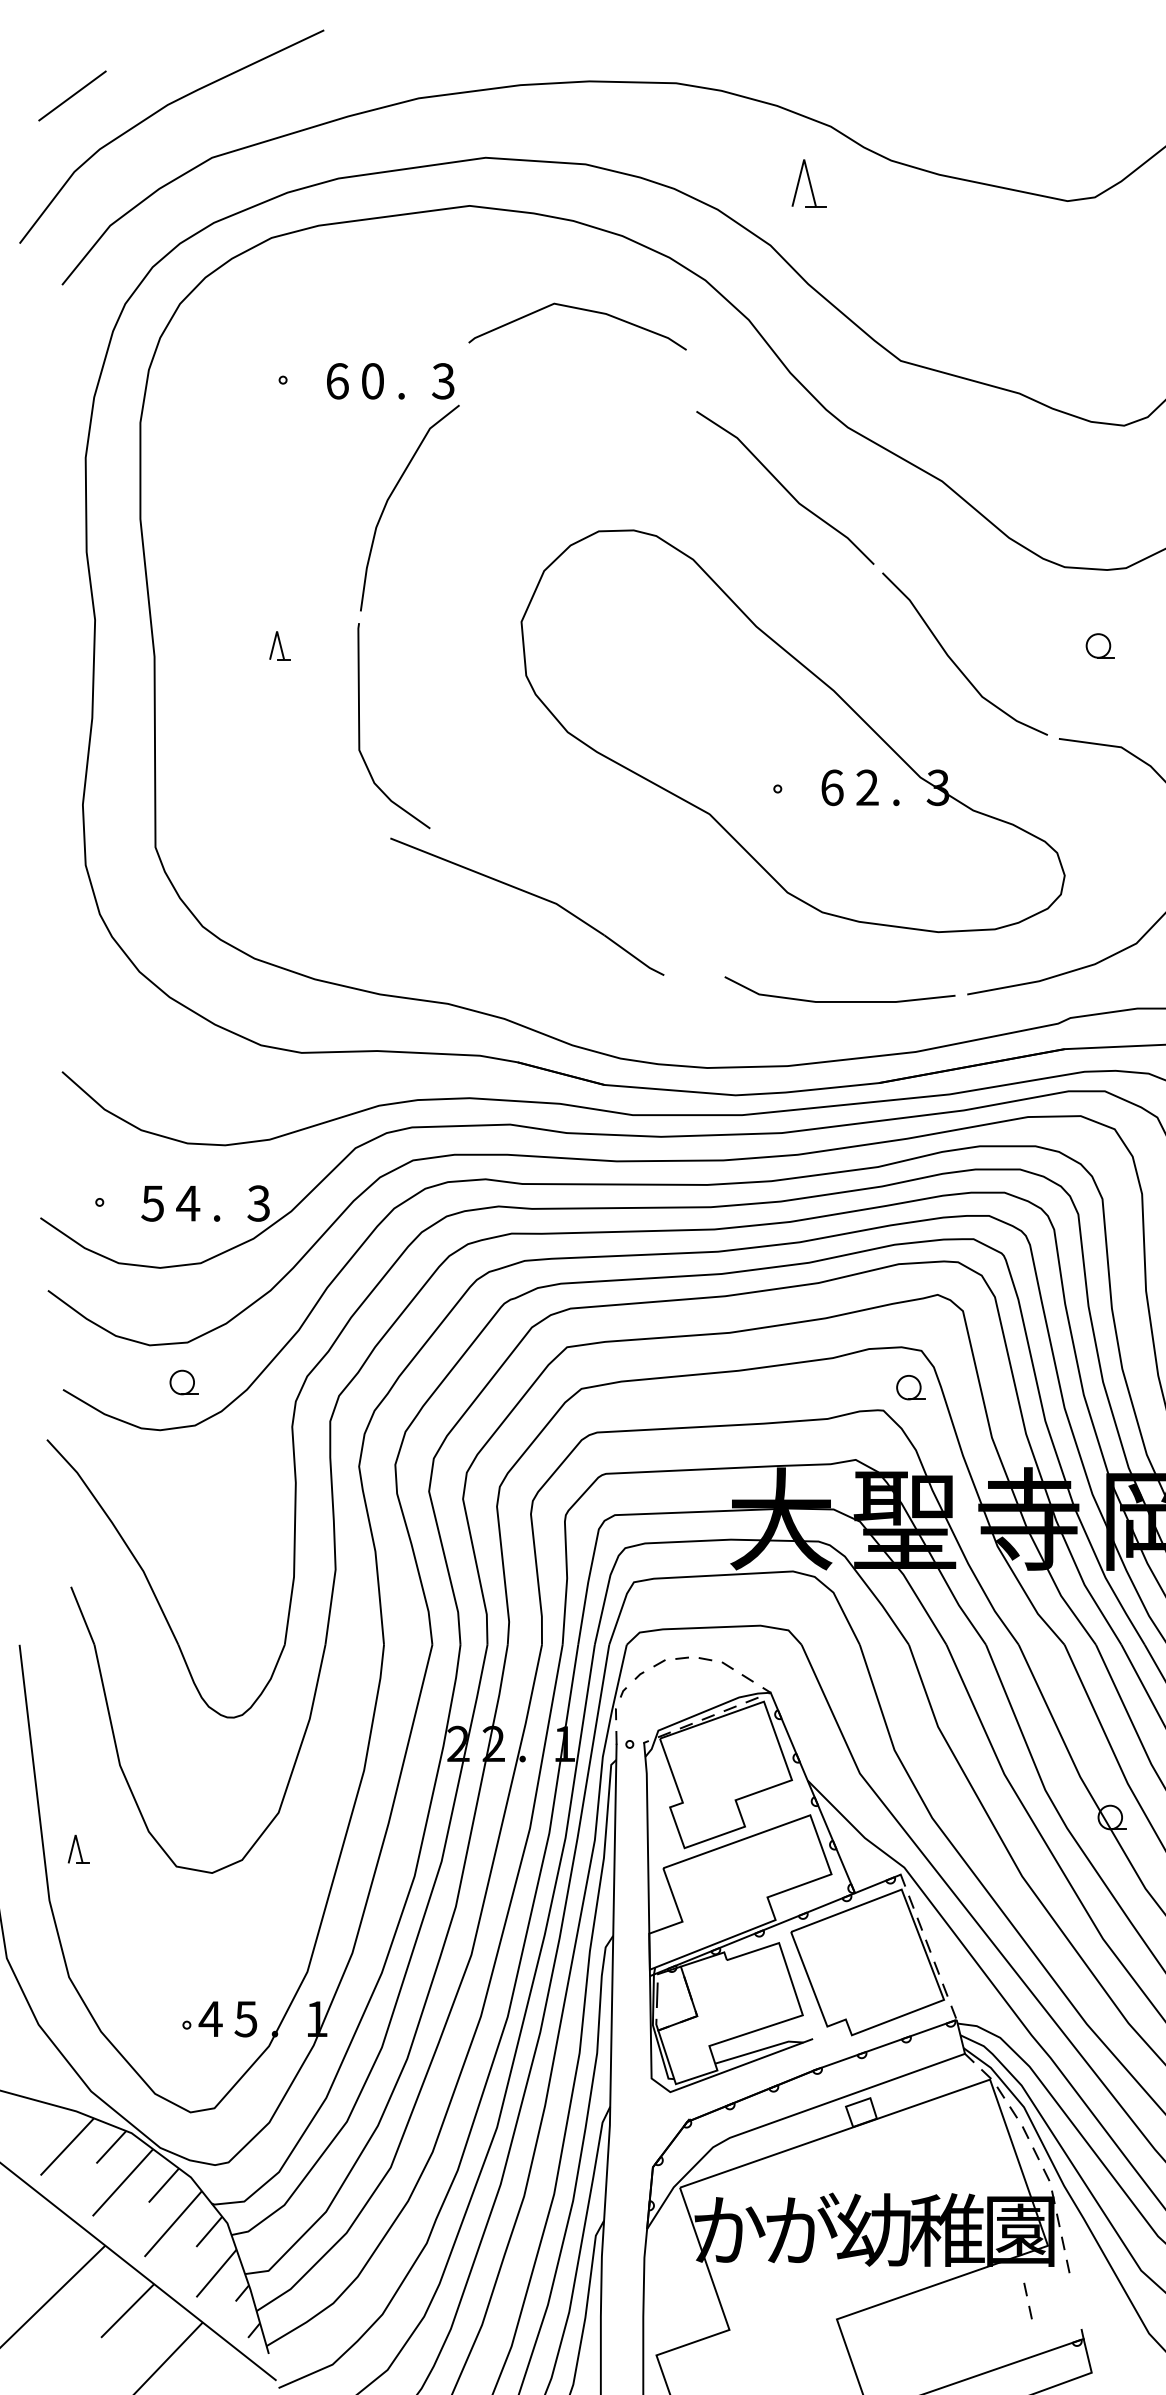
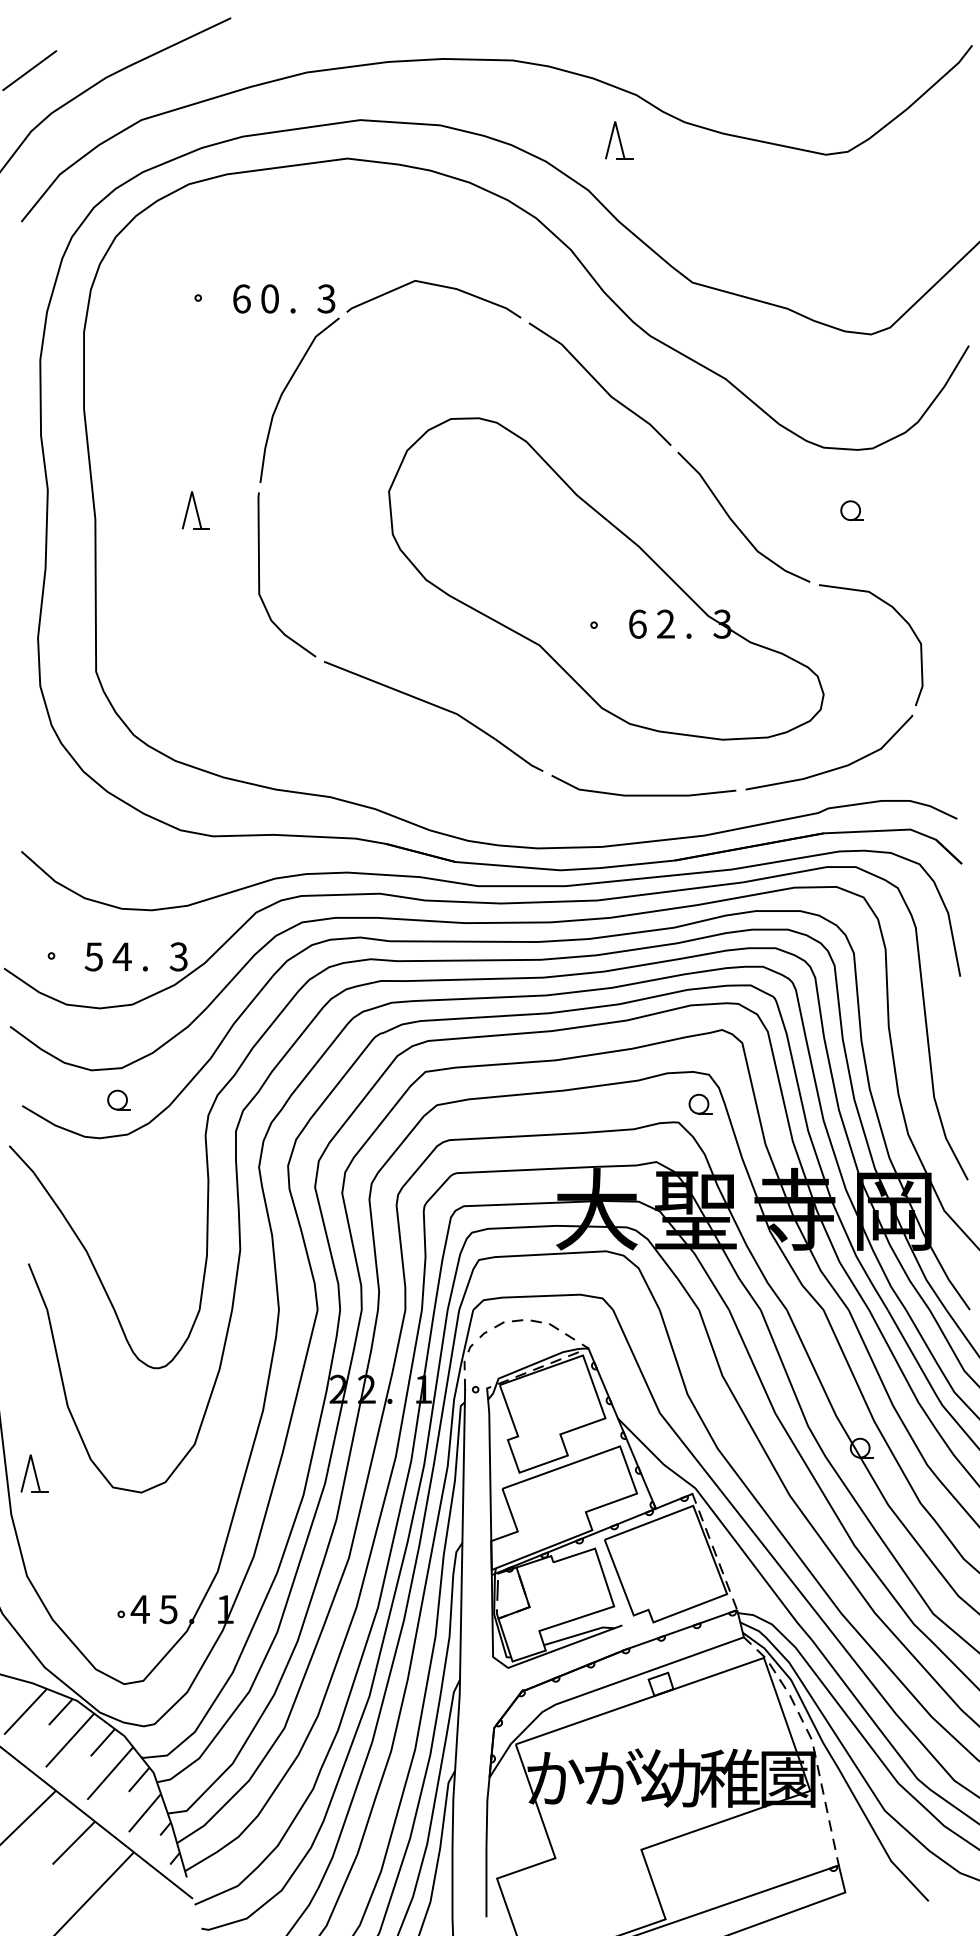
curve: (582, 310) -> (437, 286), moved
part: (279, 645) -> (195, 510), size x1.67
part: (532, 895) -> (437, 707), moved
part: (78, 1849) -> (34, 1473), size x1.67
part: (1028, 2300) -> (832, 1834), moved

